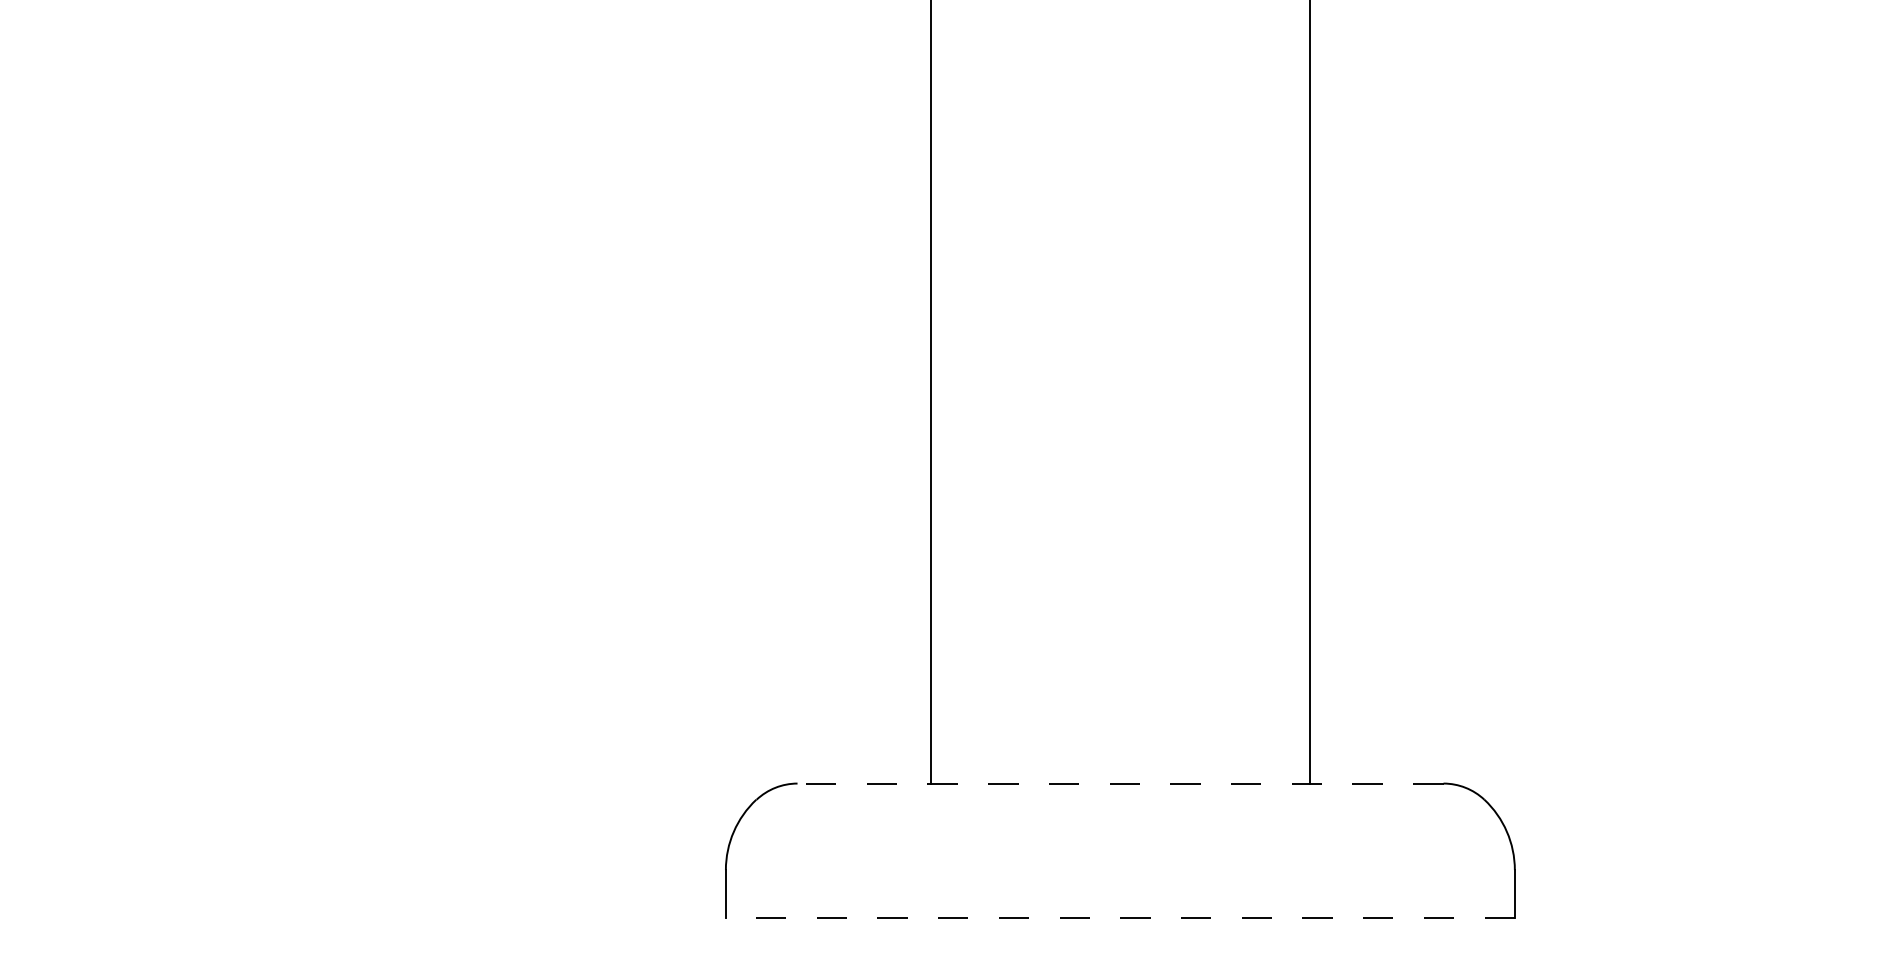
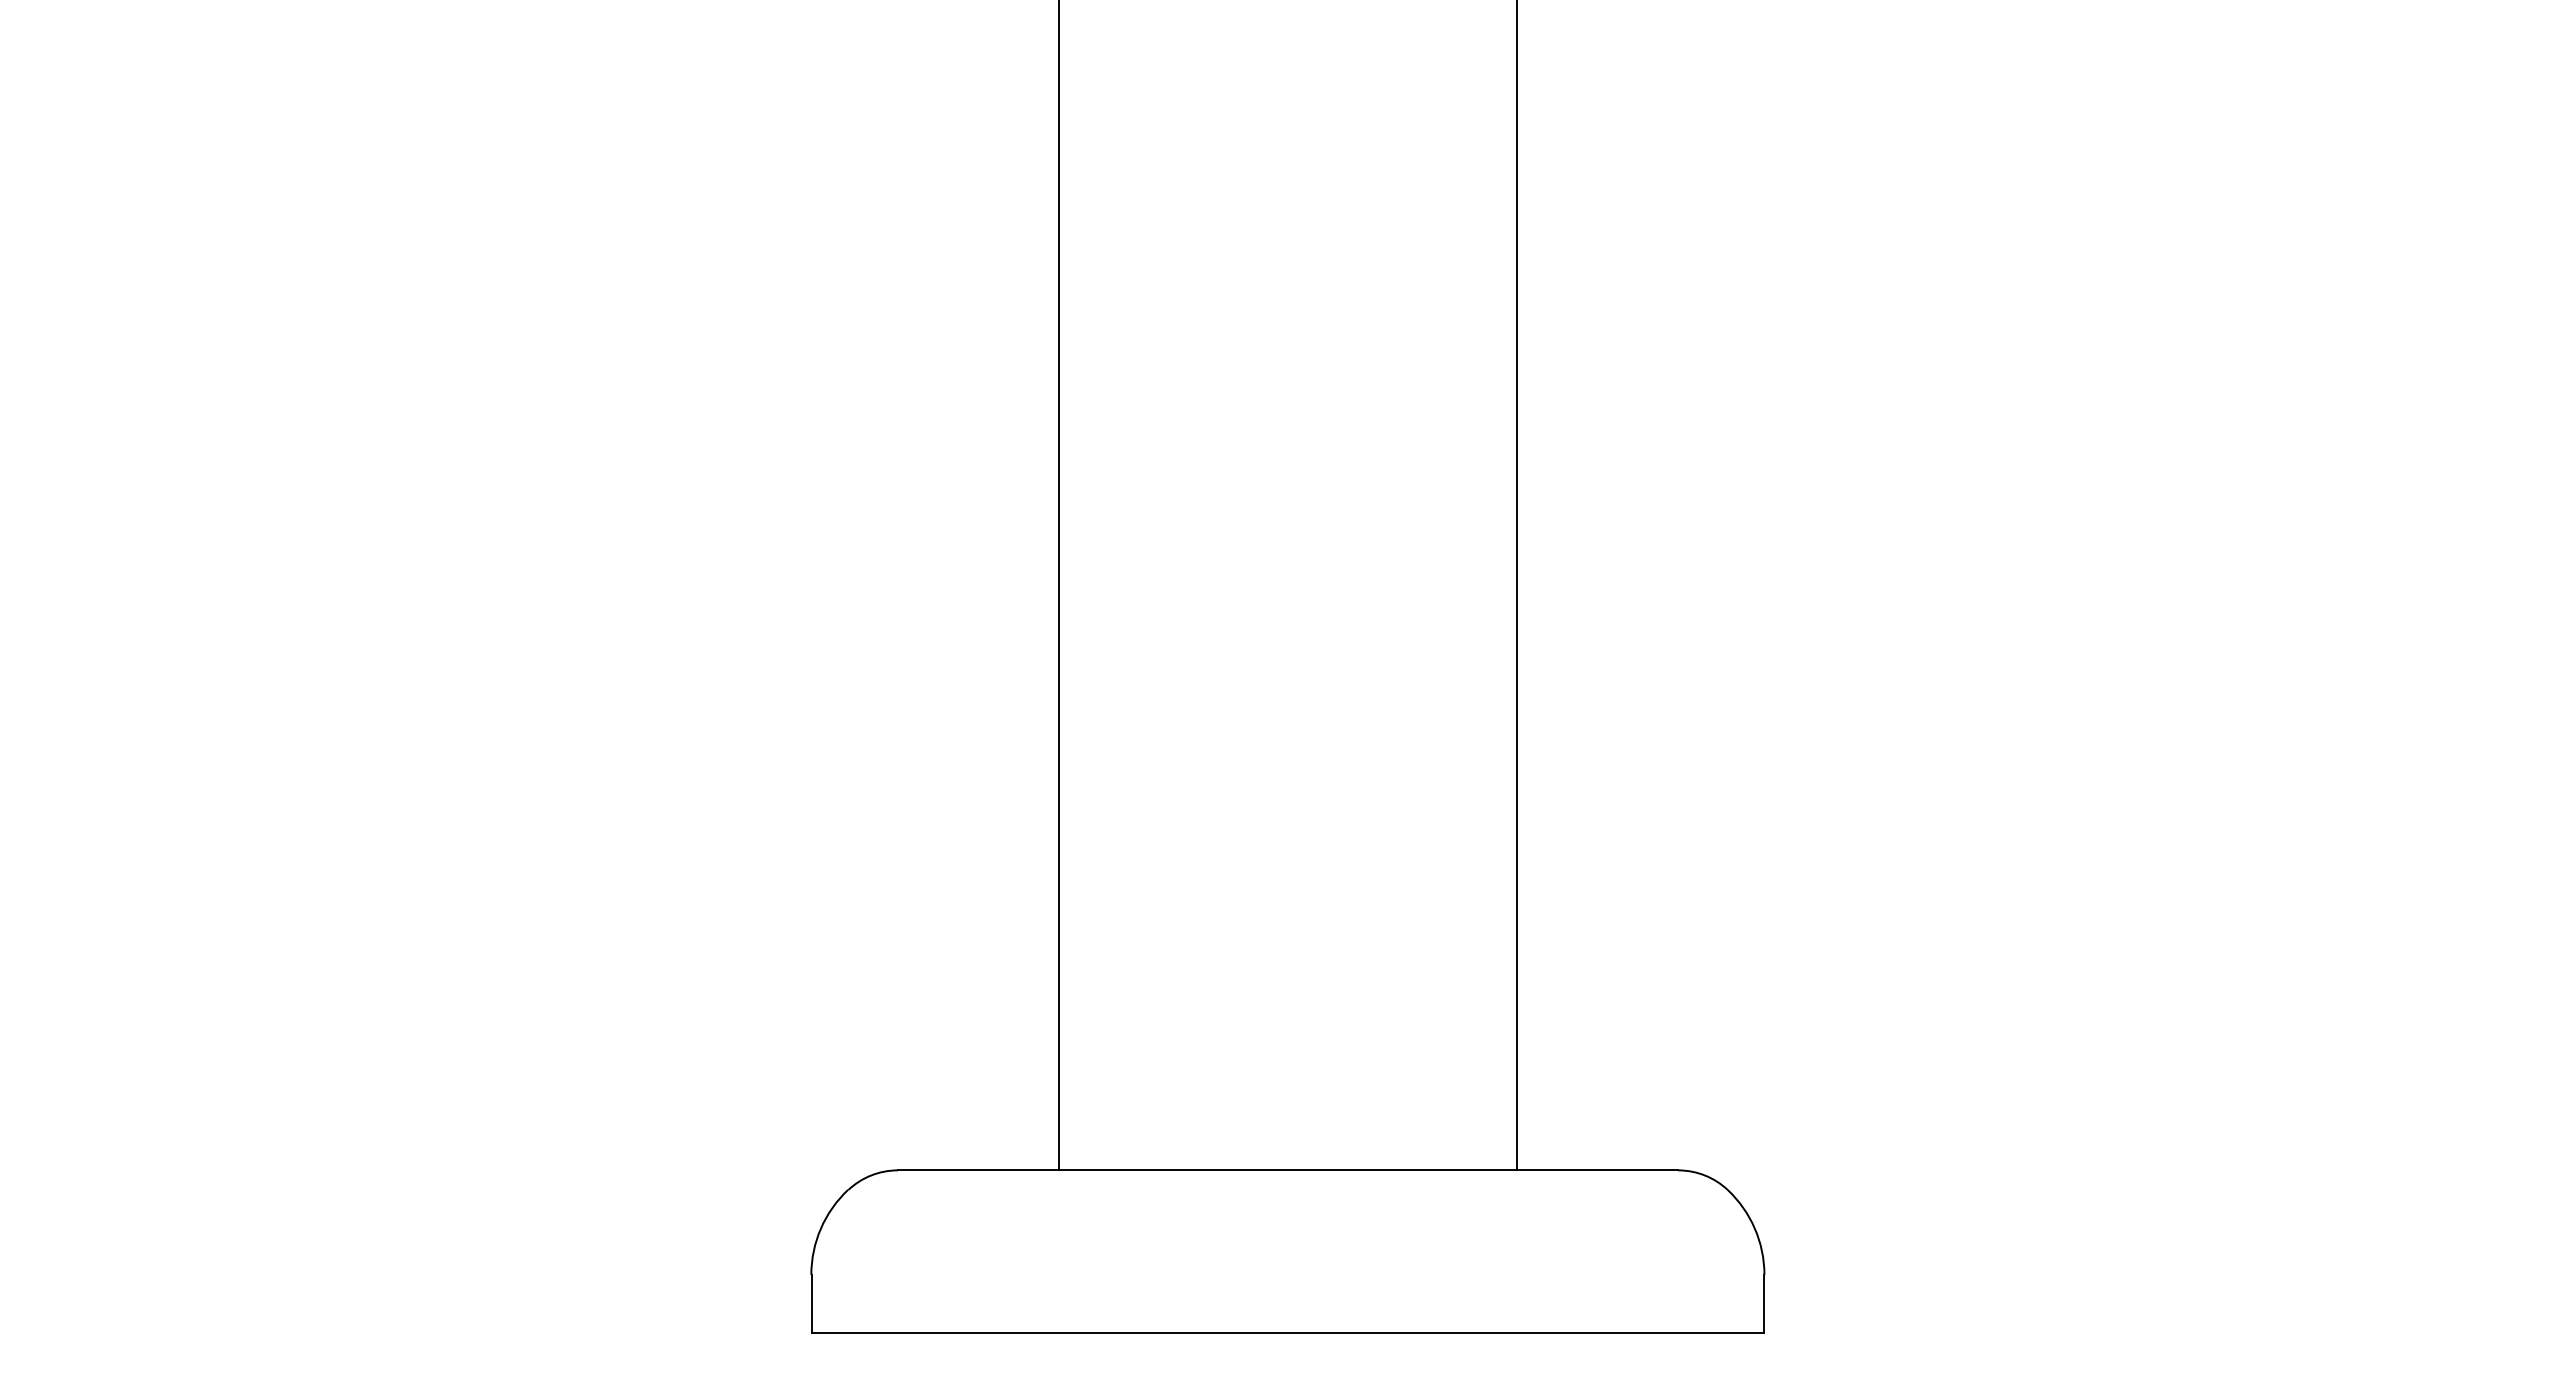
line: (1120, 783) -> (1287, 1170), dashed -> solid
line: (1120, 917) -> (1287, 1332), dashed -> solid

